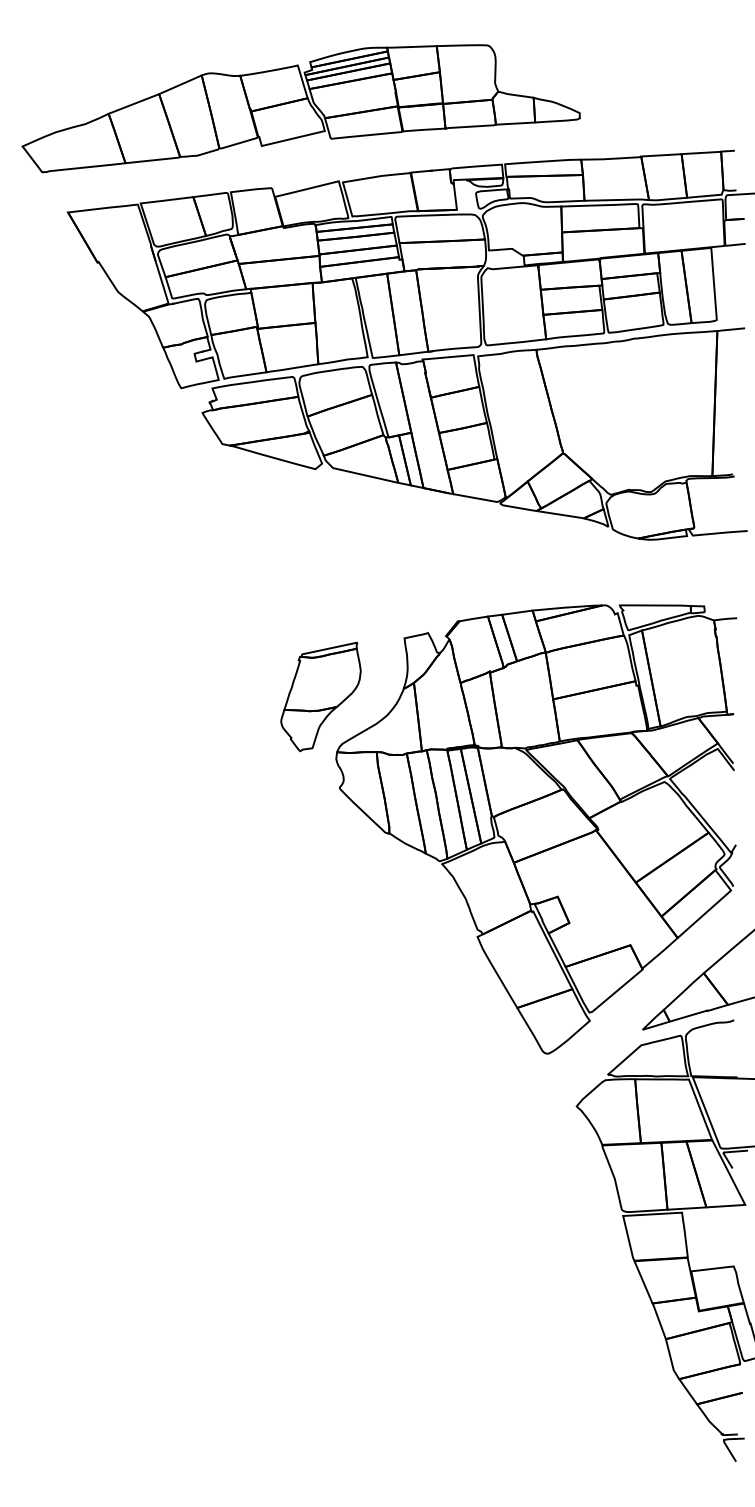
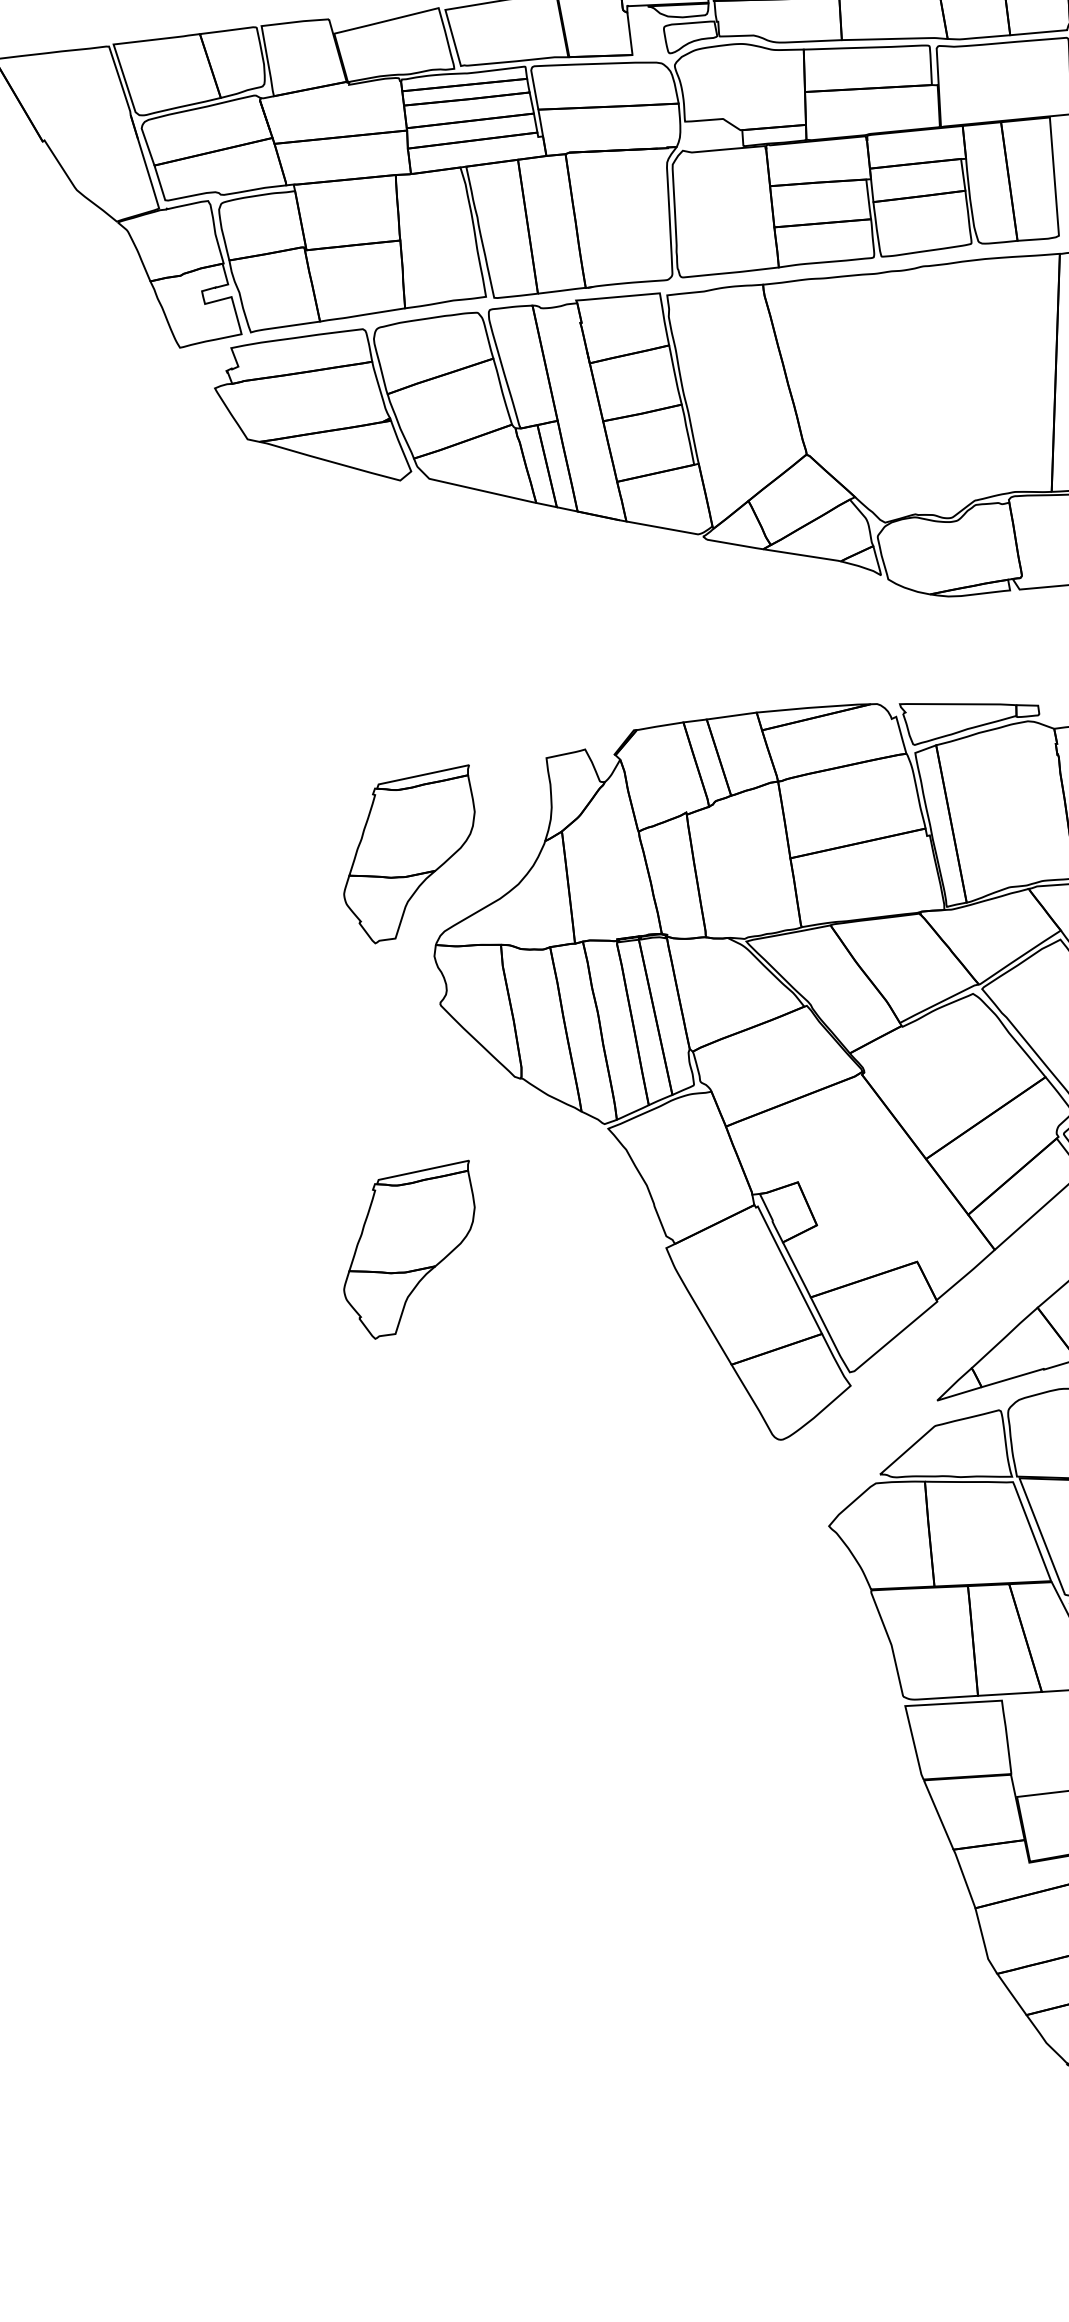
part: (320, 937) -> (408, 1249), added

